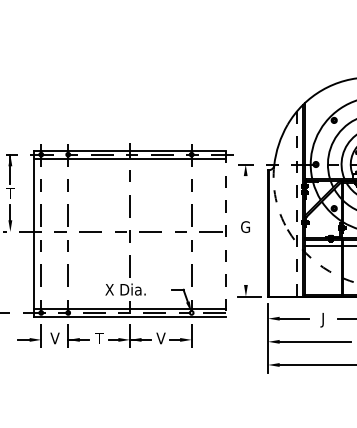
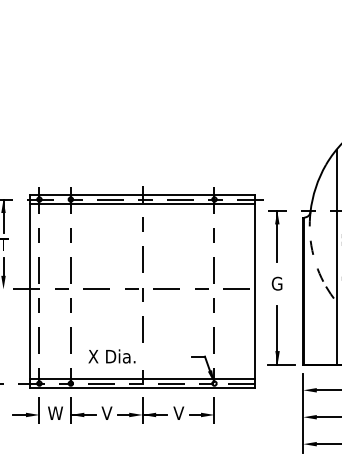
line: (245, 186) -> (277, 236), added
line: (296, 203) -> (336, 256), dashed -> solid
line: (226, 233) -> (254, 291), dashed -> solid
line: (245, 270) -> (277, 334), added
text: (125, 289) -> (111, 356), moved
text: (54, 338) -> (54, 413), V -> W
text: (98, 338) -> (106, 413), T -> V

